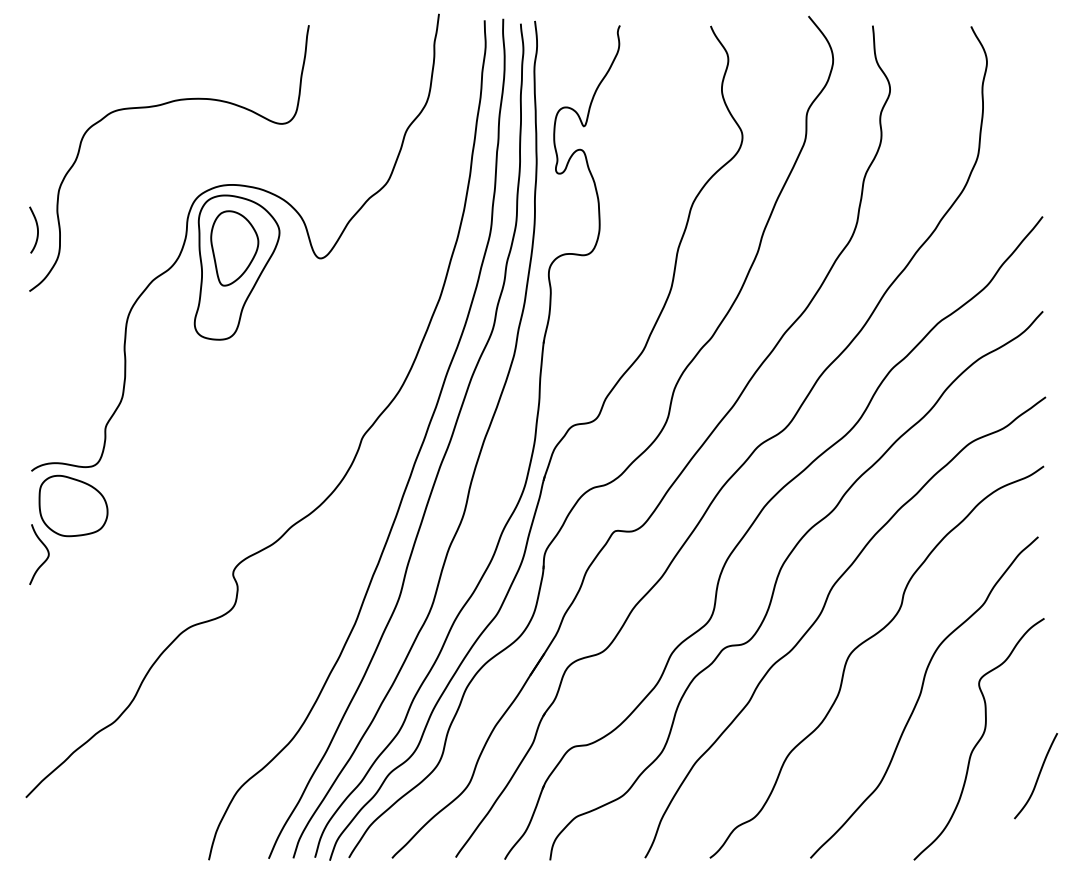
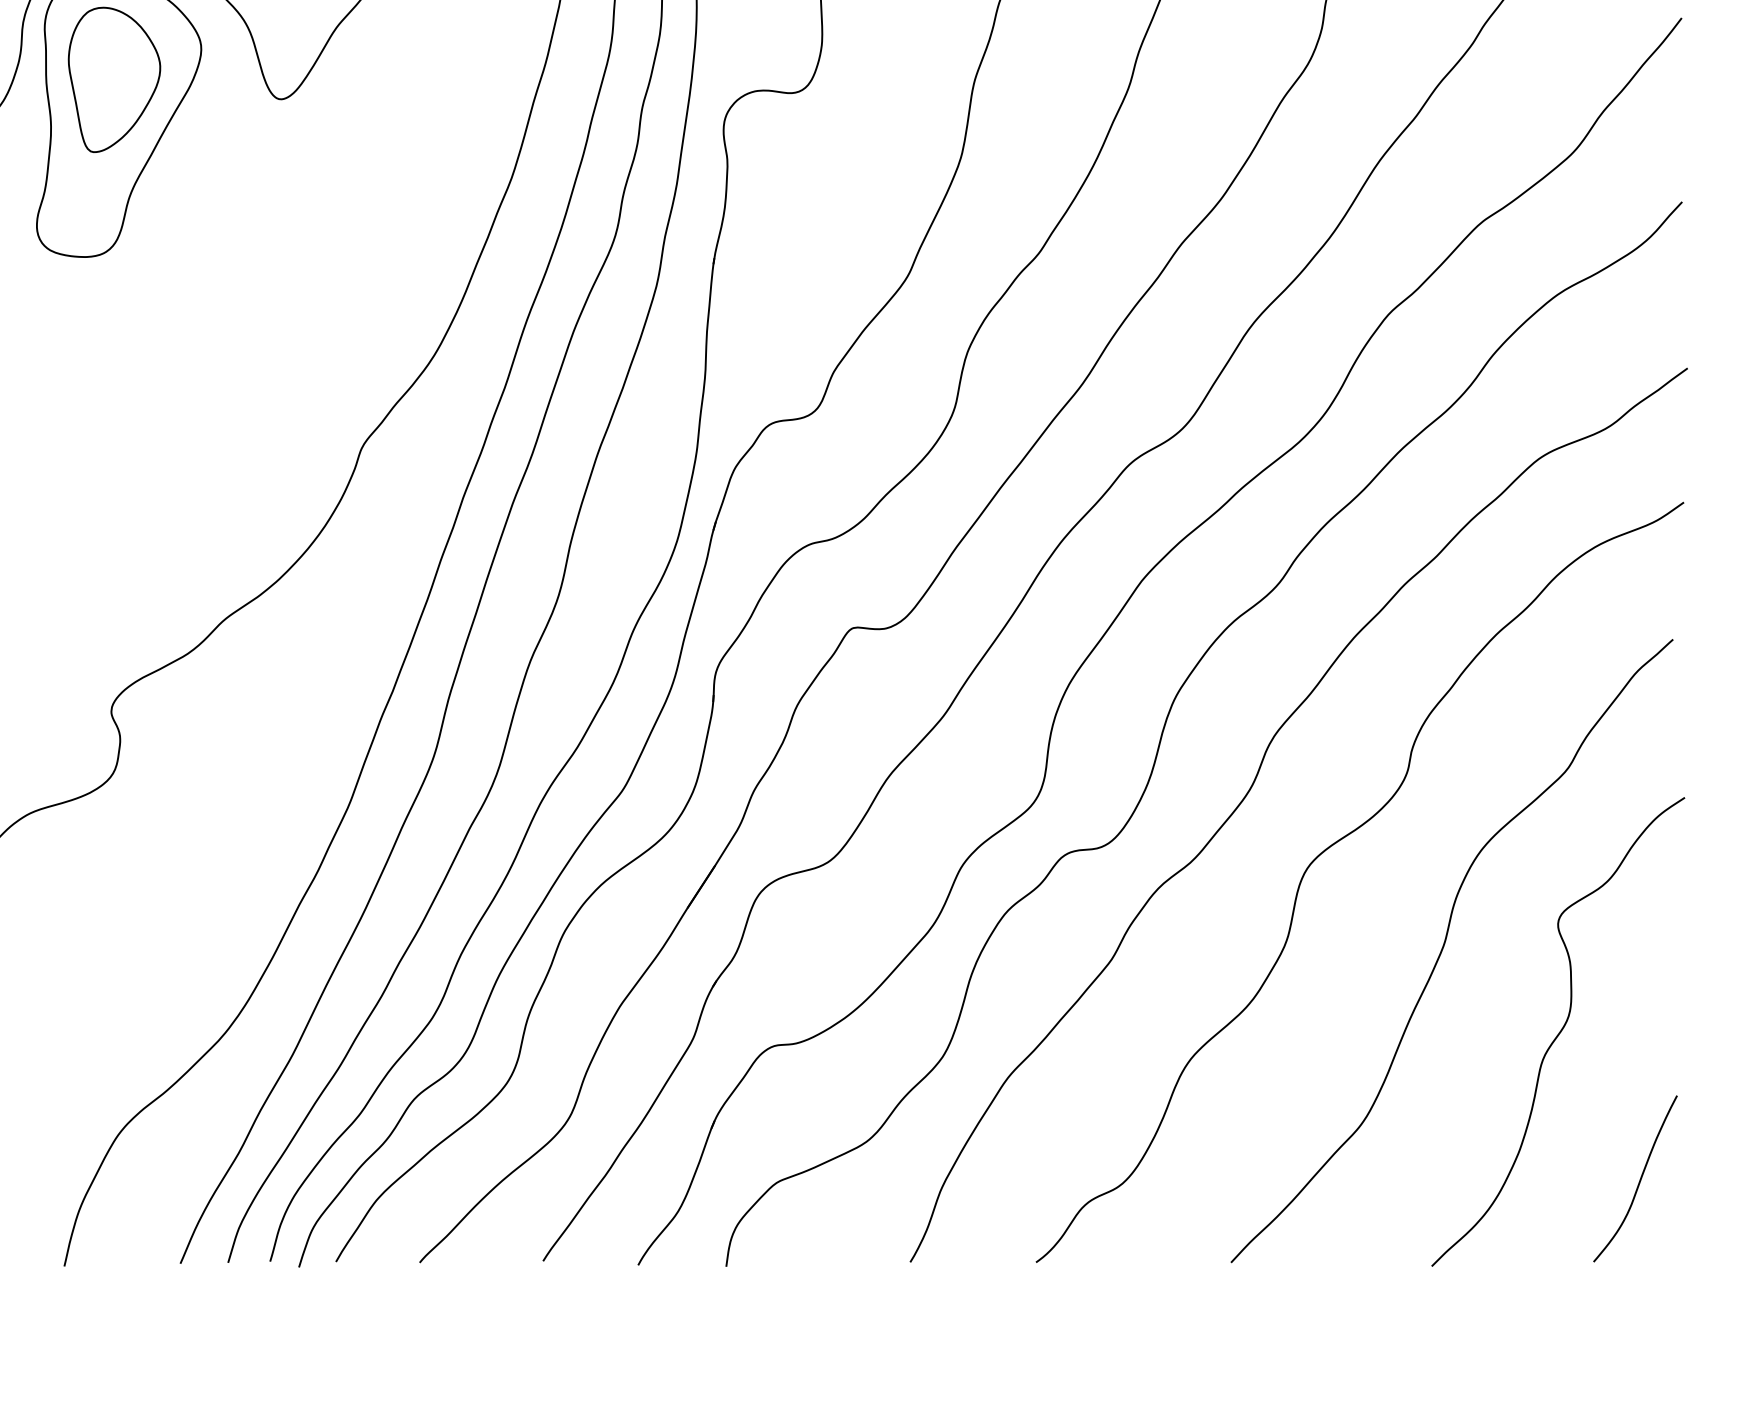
curve: (1037, 776) -> (1638, 1179), moved

